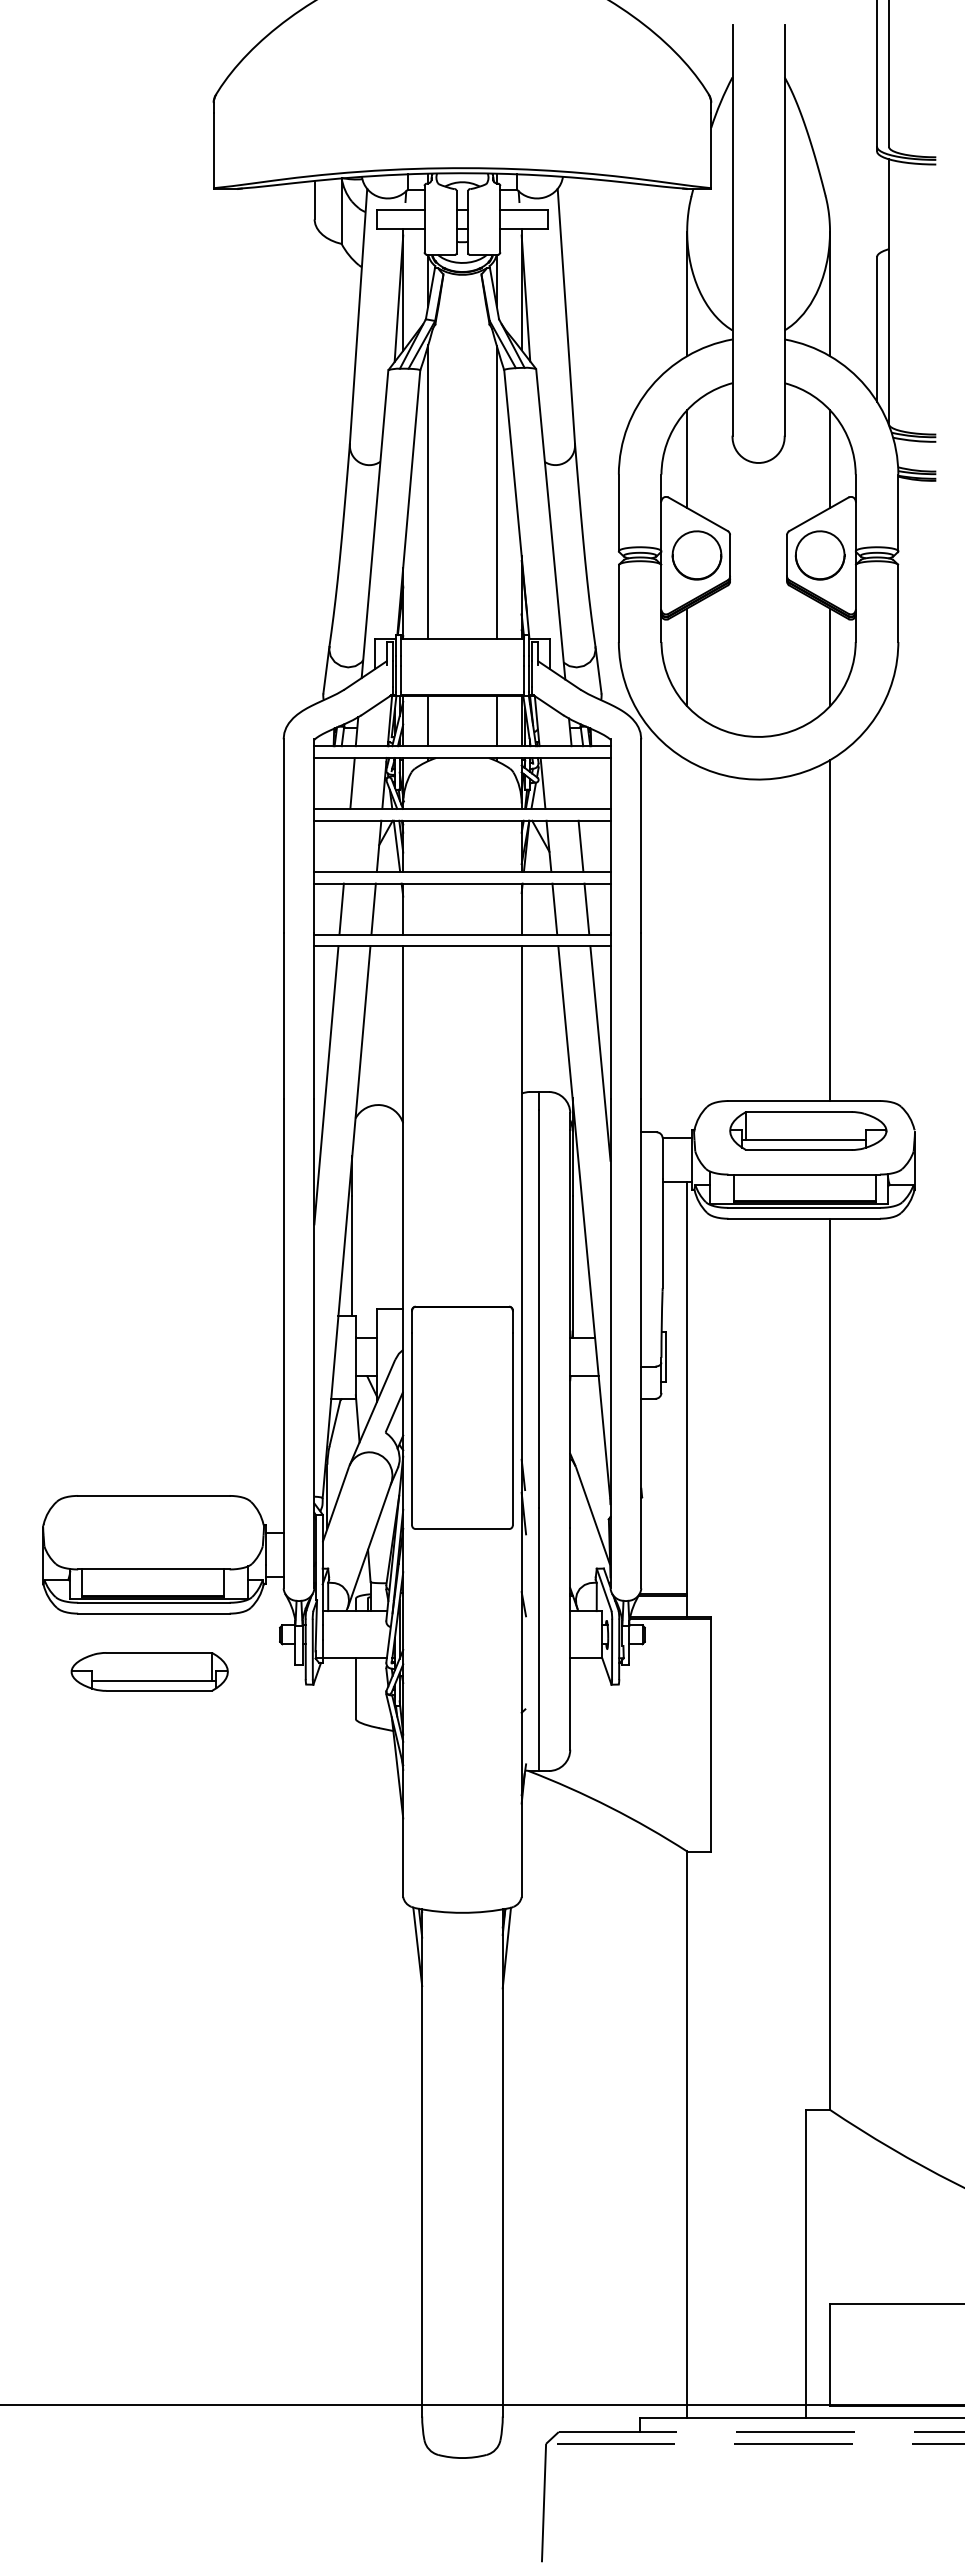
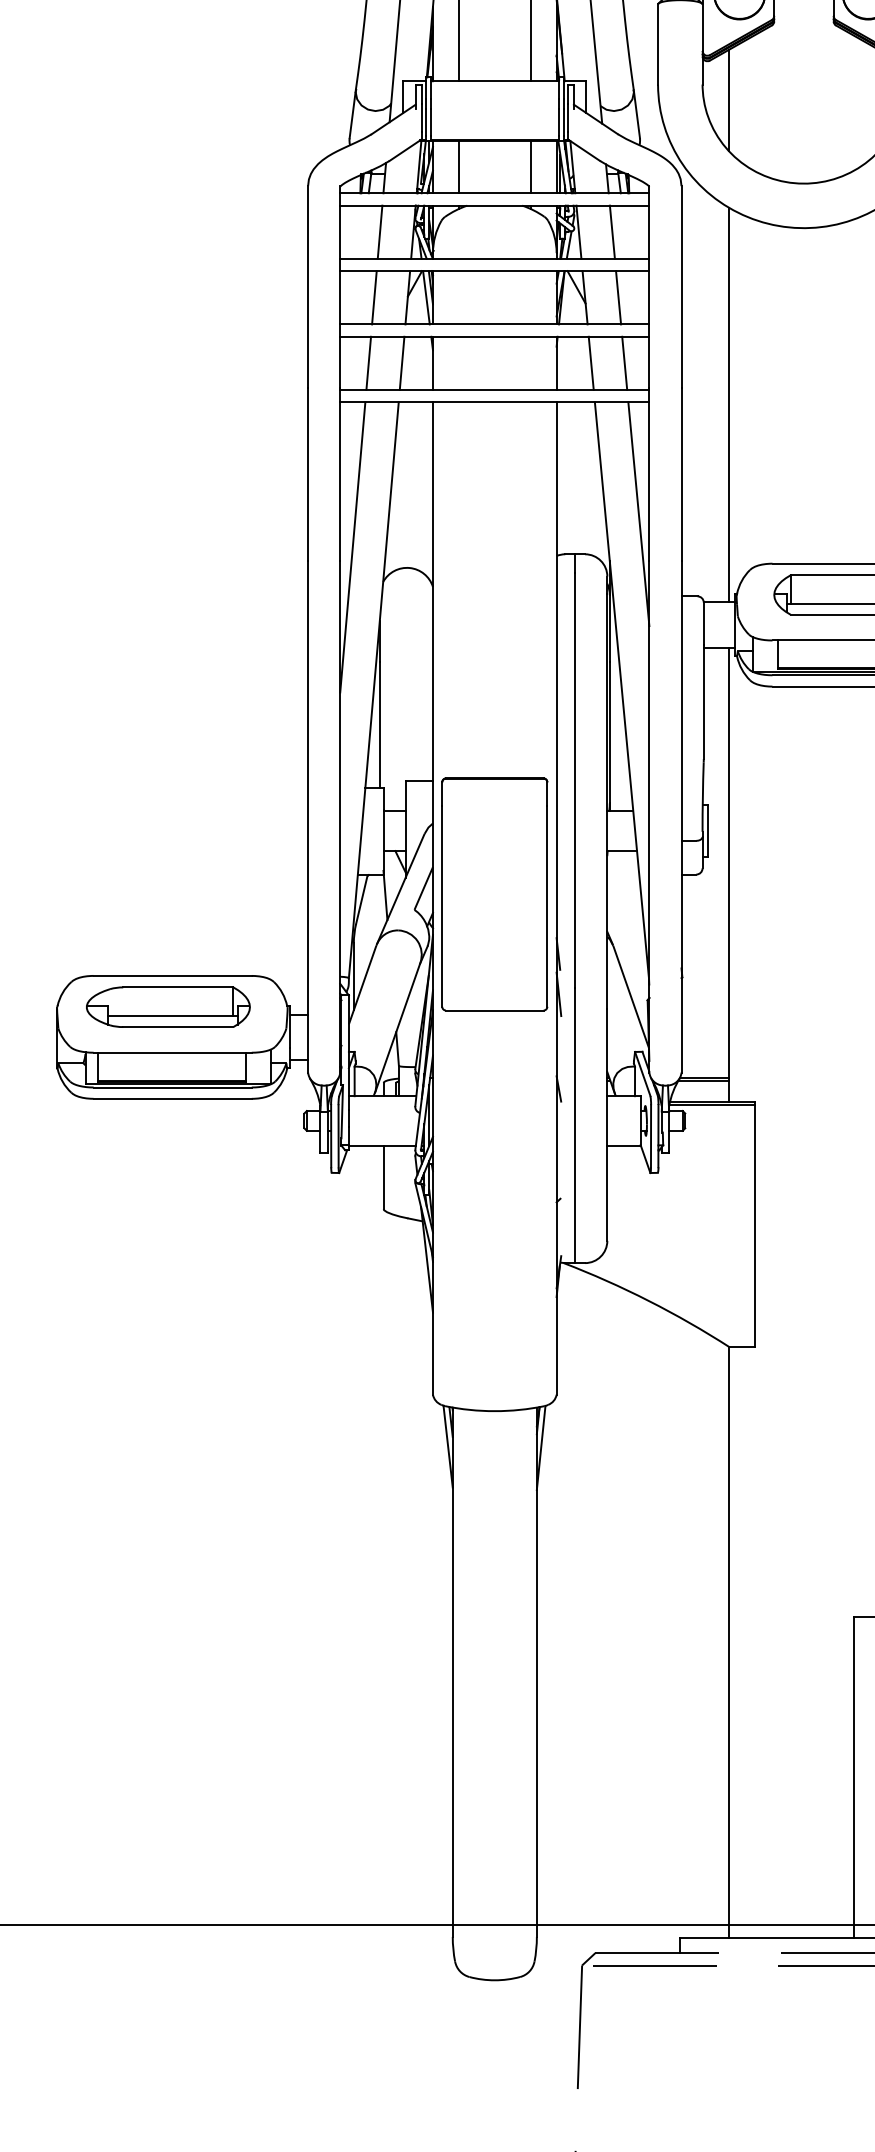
line: (574, 783) -> (611, 232), added
line: (346, 845) -> (373, 296), added
line: (687, 948) -> (729, 404), added
part: (149, 1671) -> (168, 1006), moved

